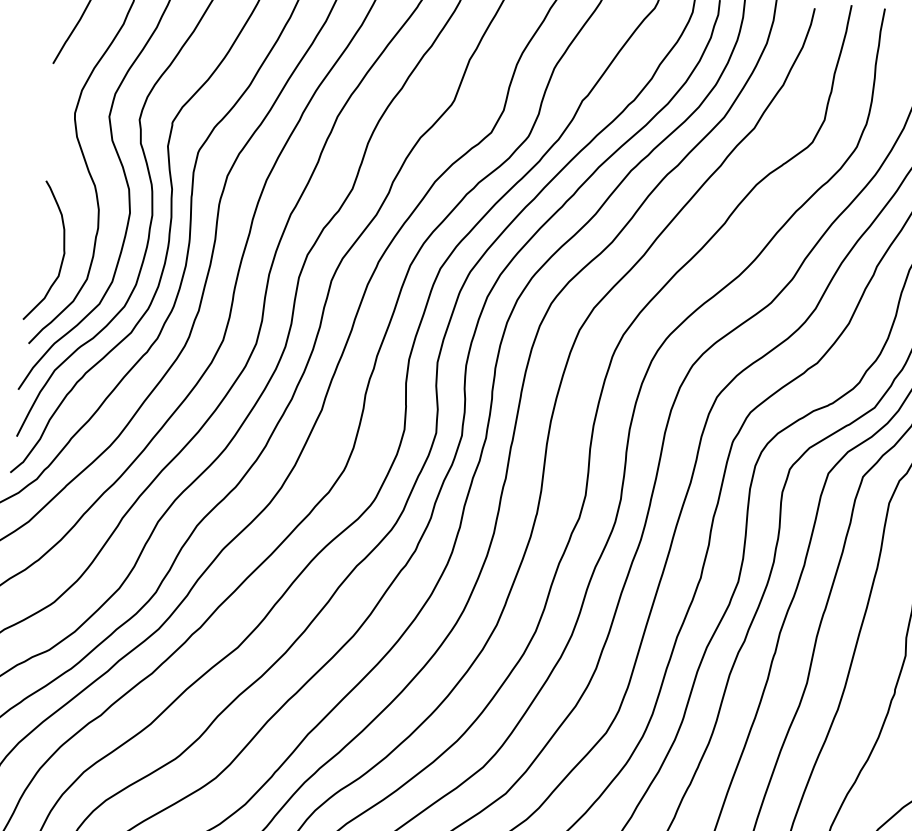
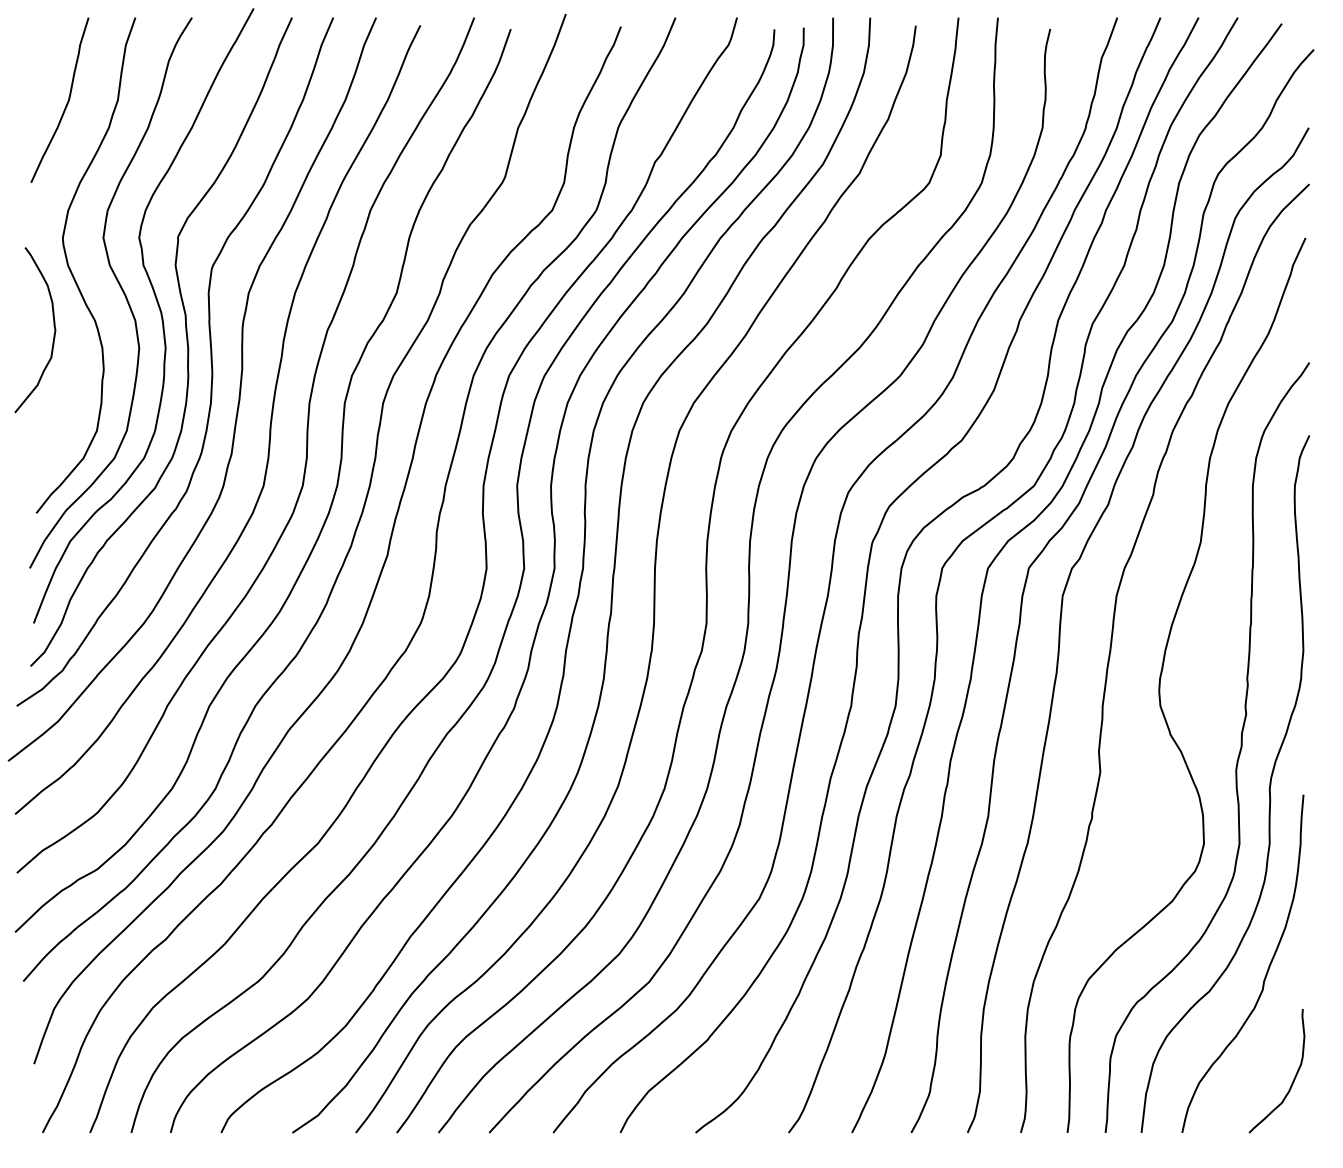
curve: (63, 250) -> (53, 326), moved

